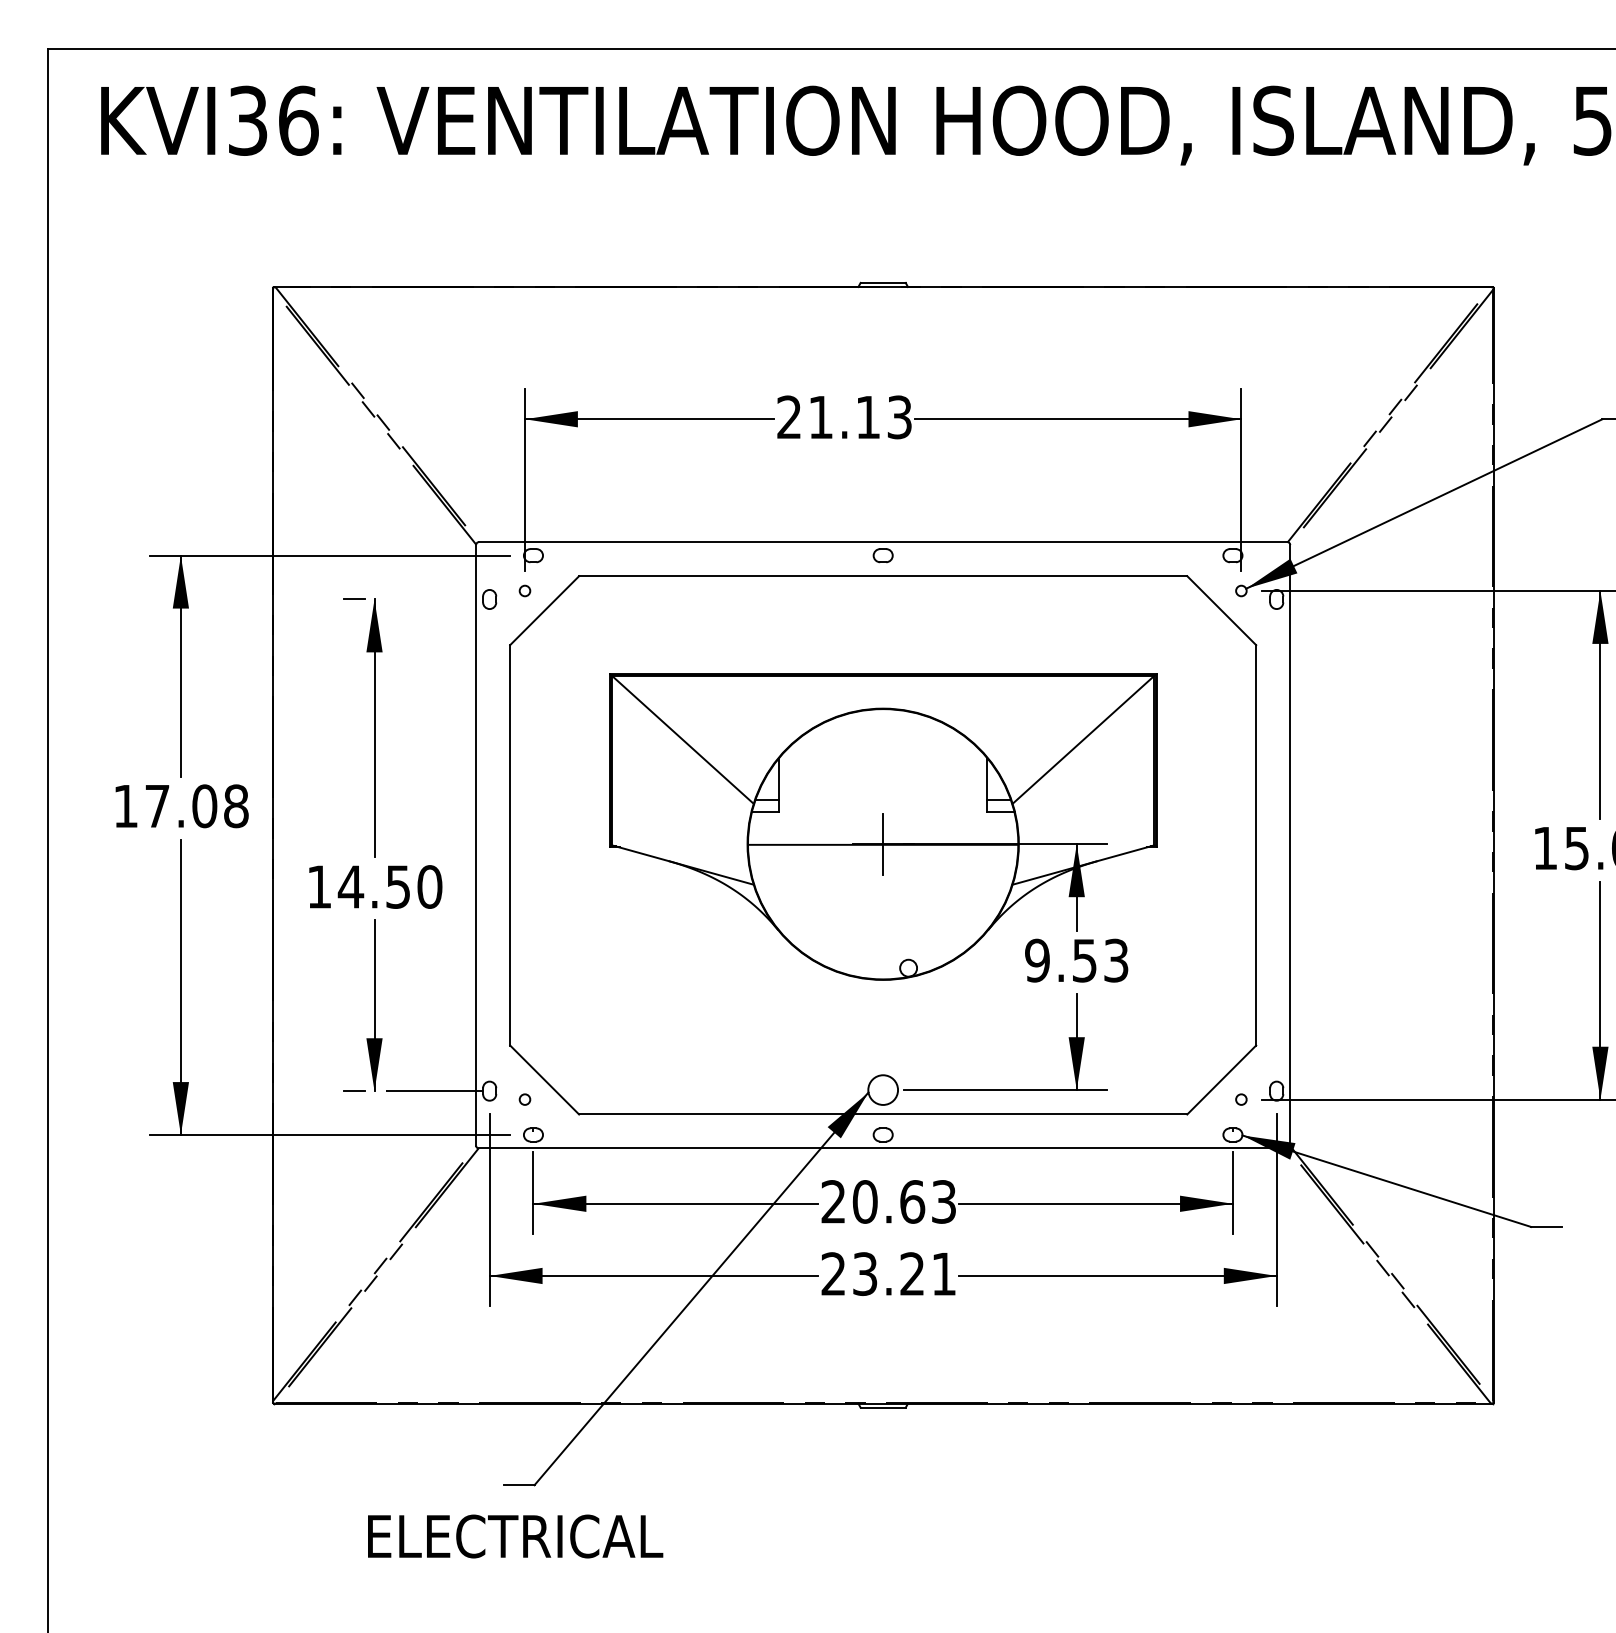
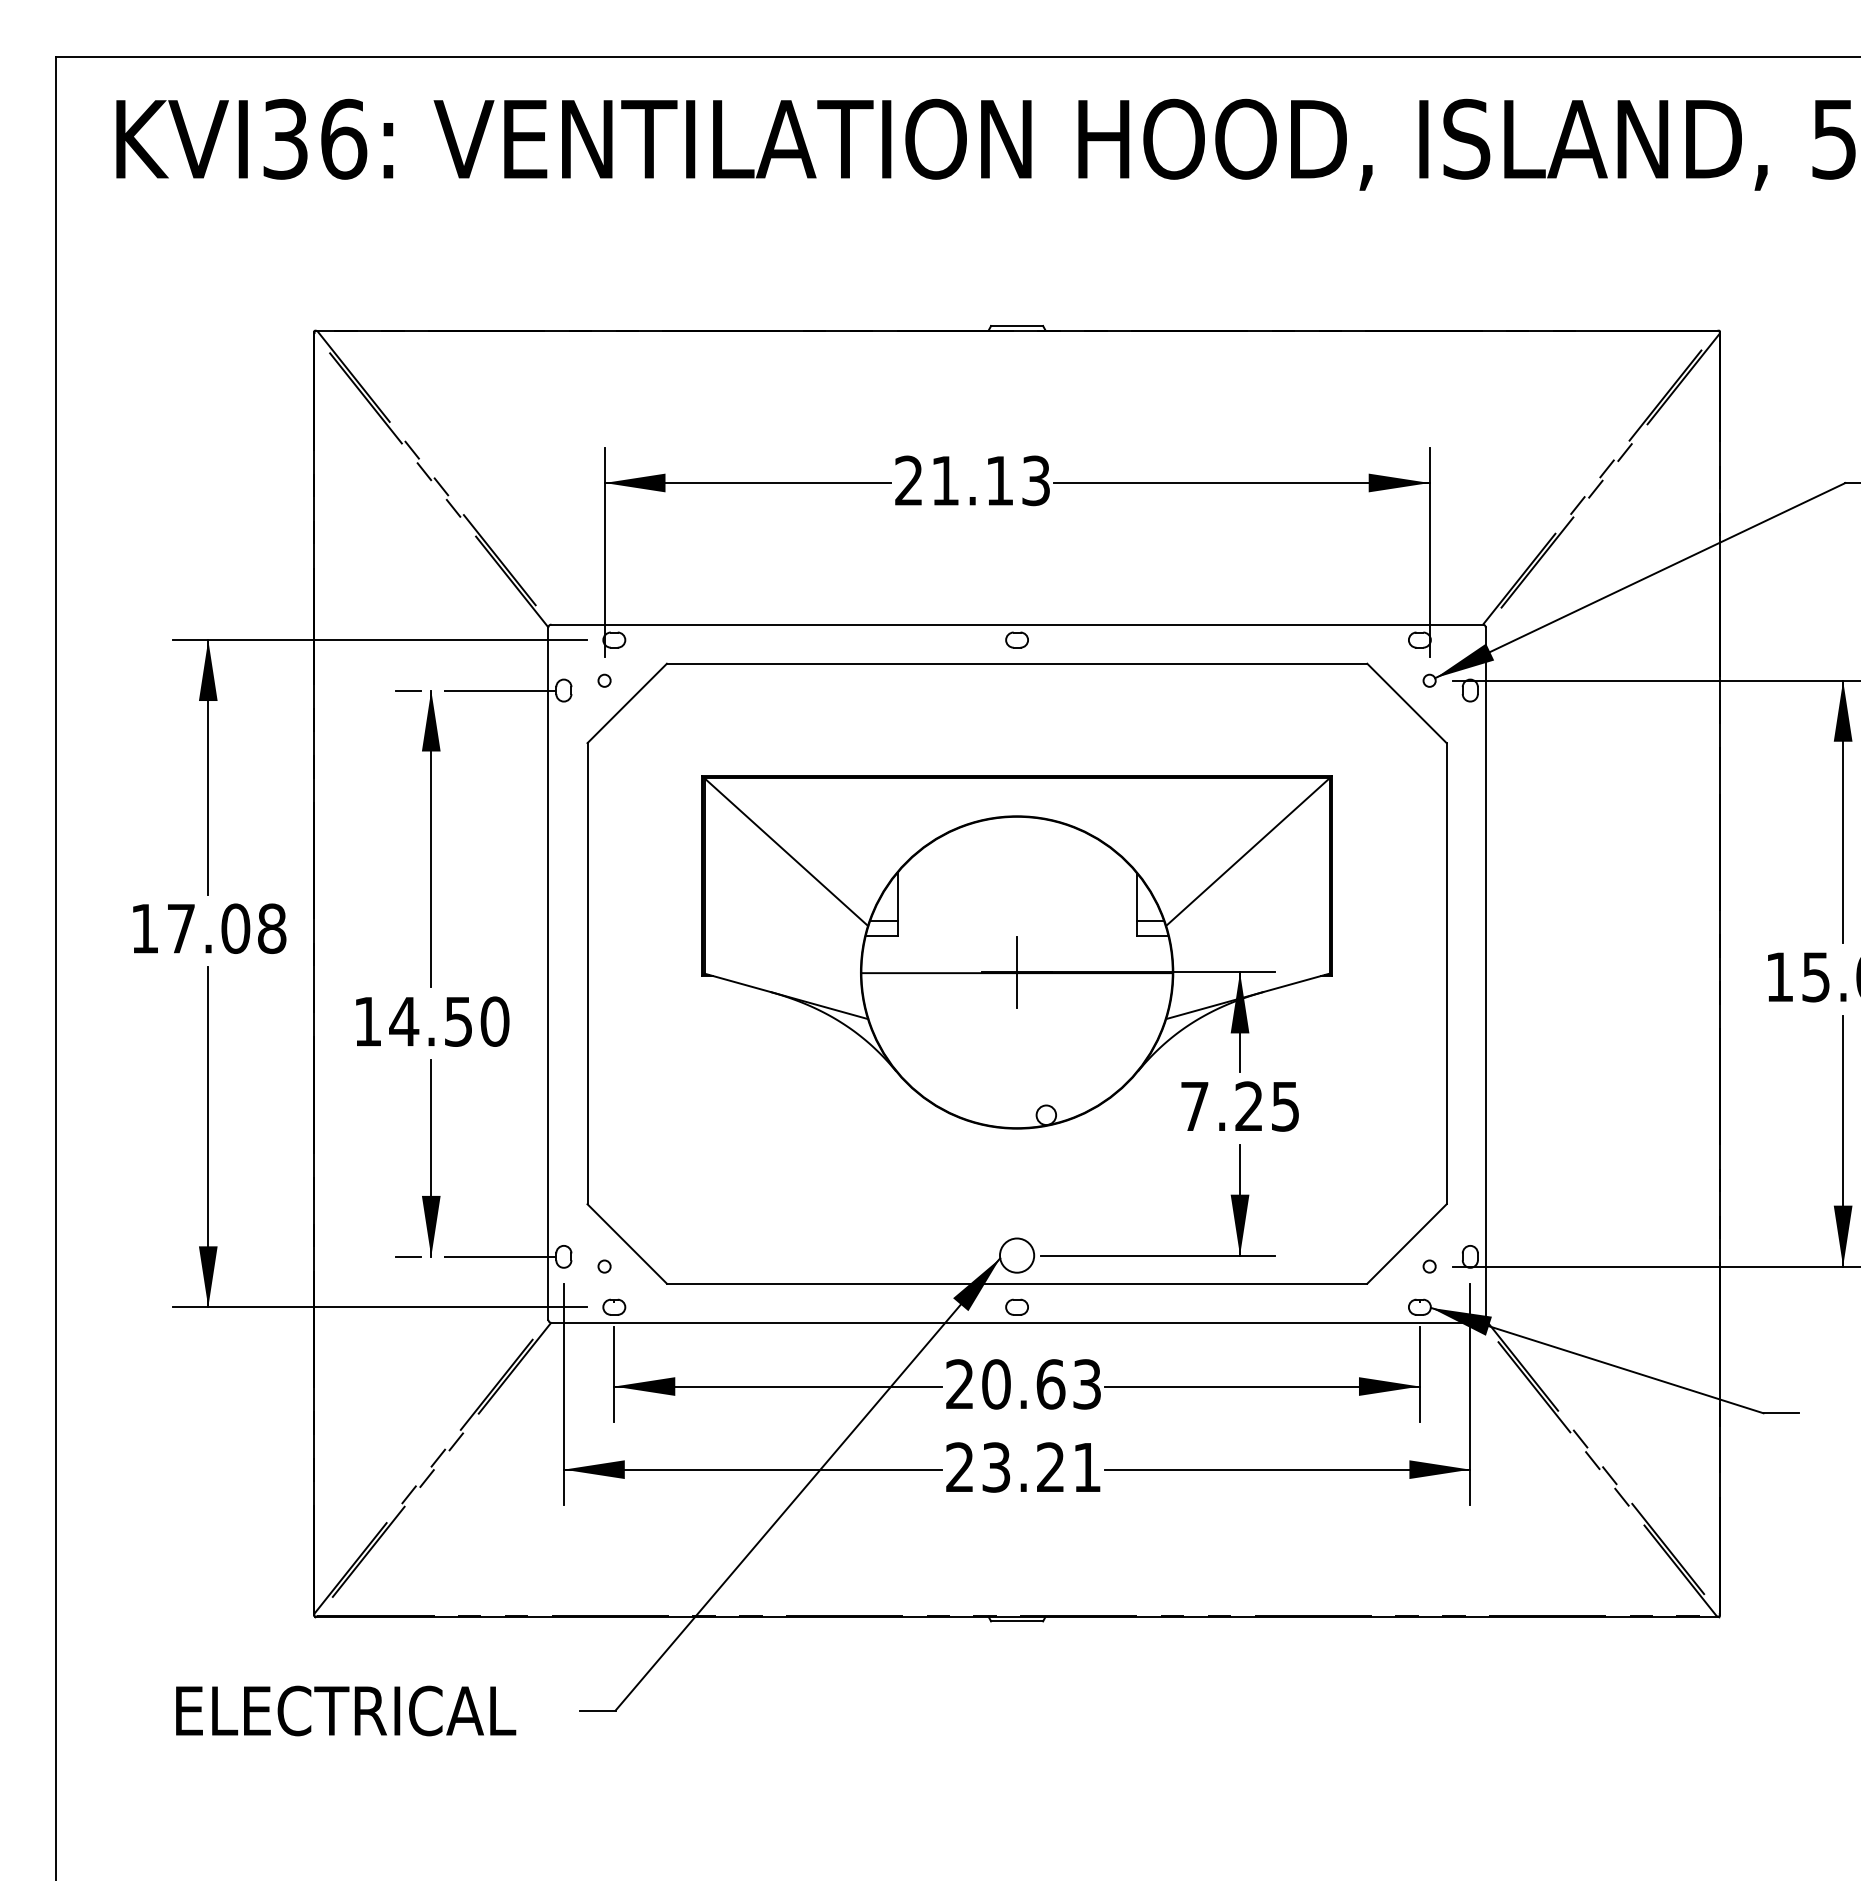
line: (434, 599) -> (500, 690), added
text: (1076, 960) -> (1239, 1106), 9.53 -> 7.25
text: (515, 1536) -> (346, 1710), moved

